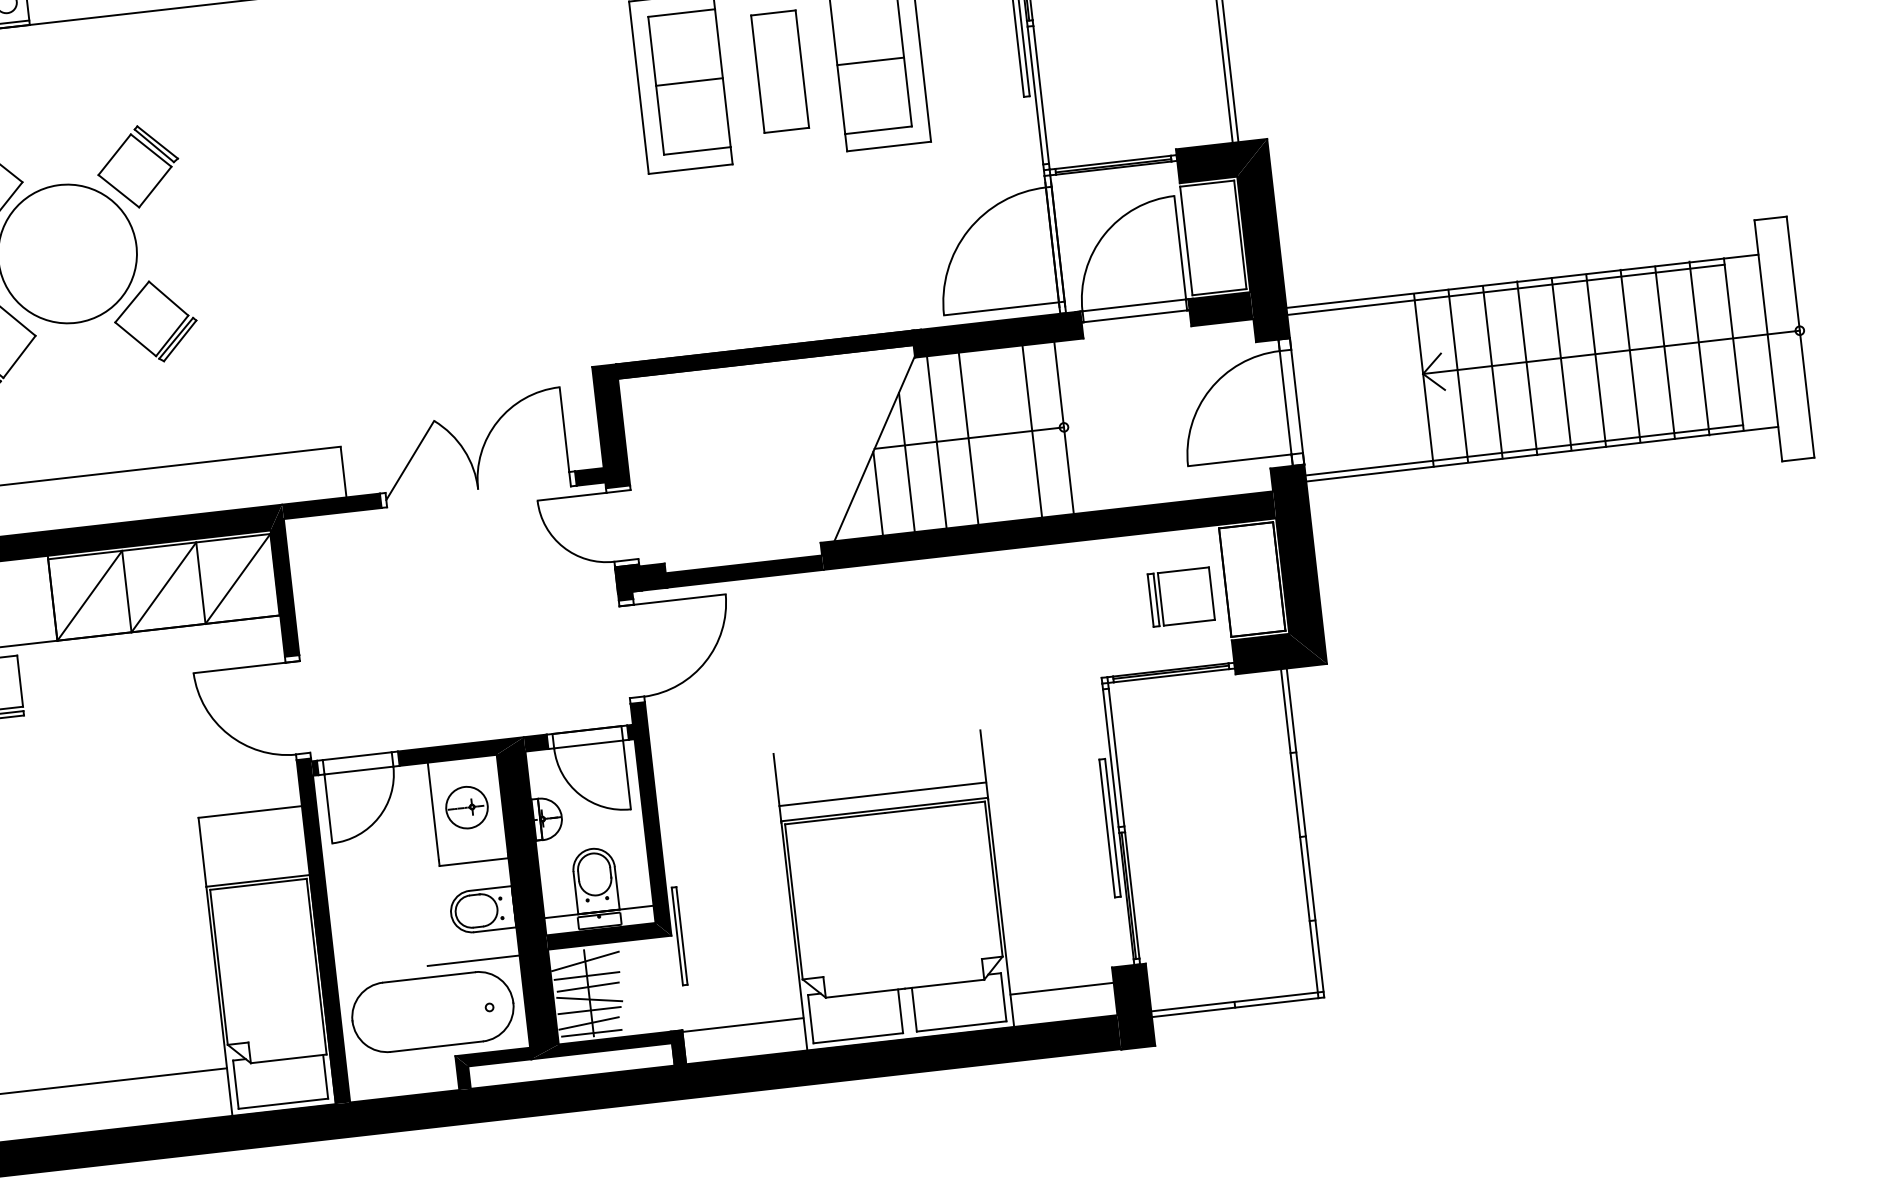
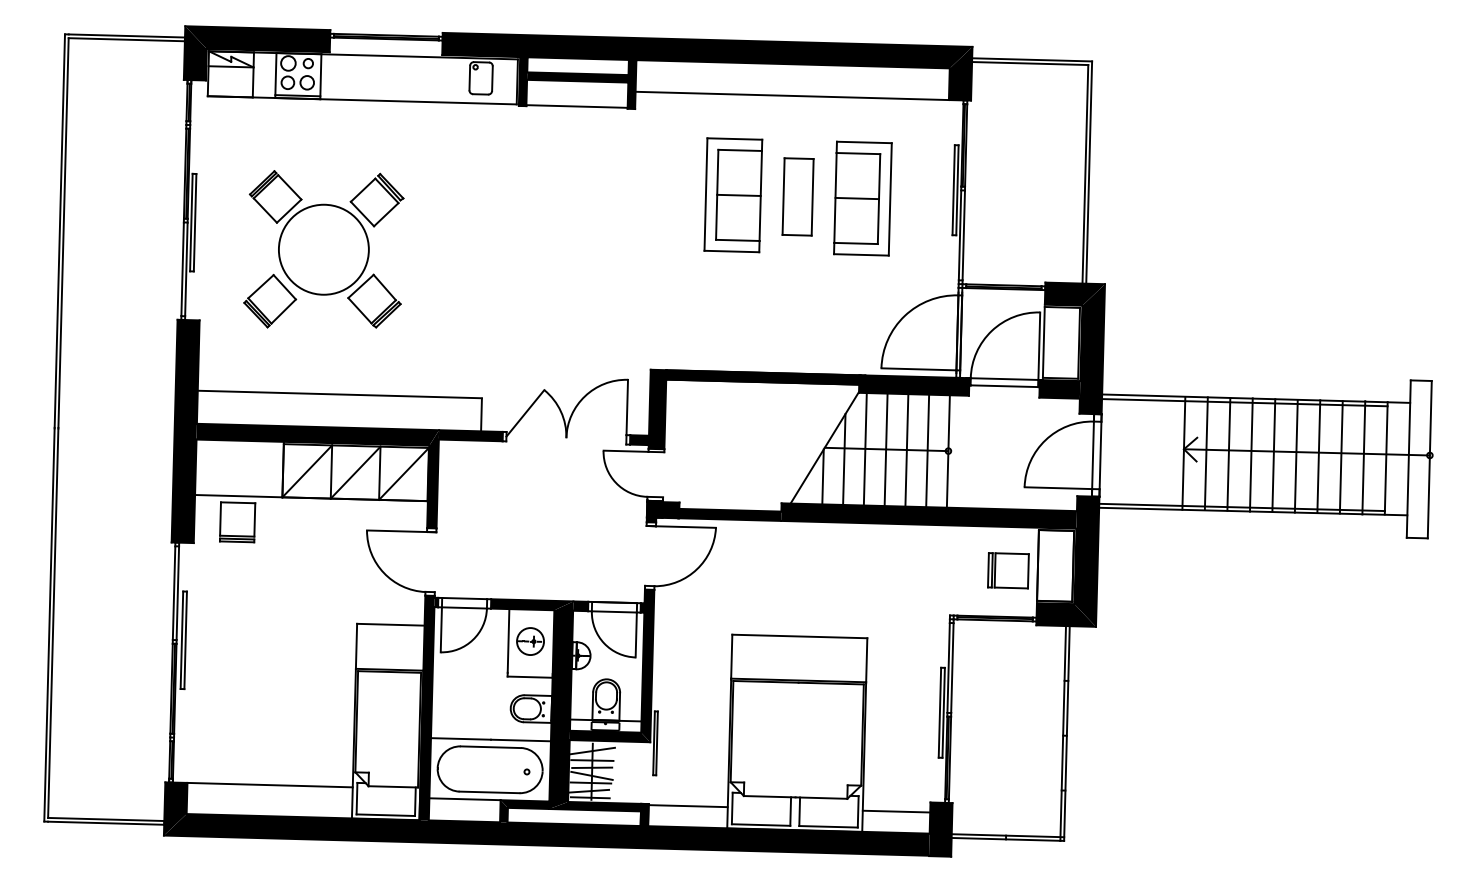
line: (999, 433) -> (906, 449), added
line: (882, 794) -> (799, 636), moved
line: (380, 970) -> (460, 738), added
line: (400, 1062) -> (464, 799), added

